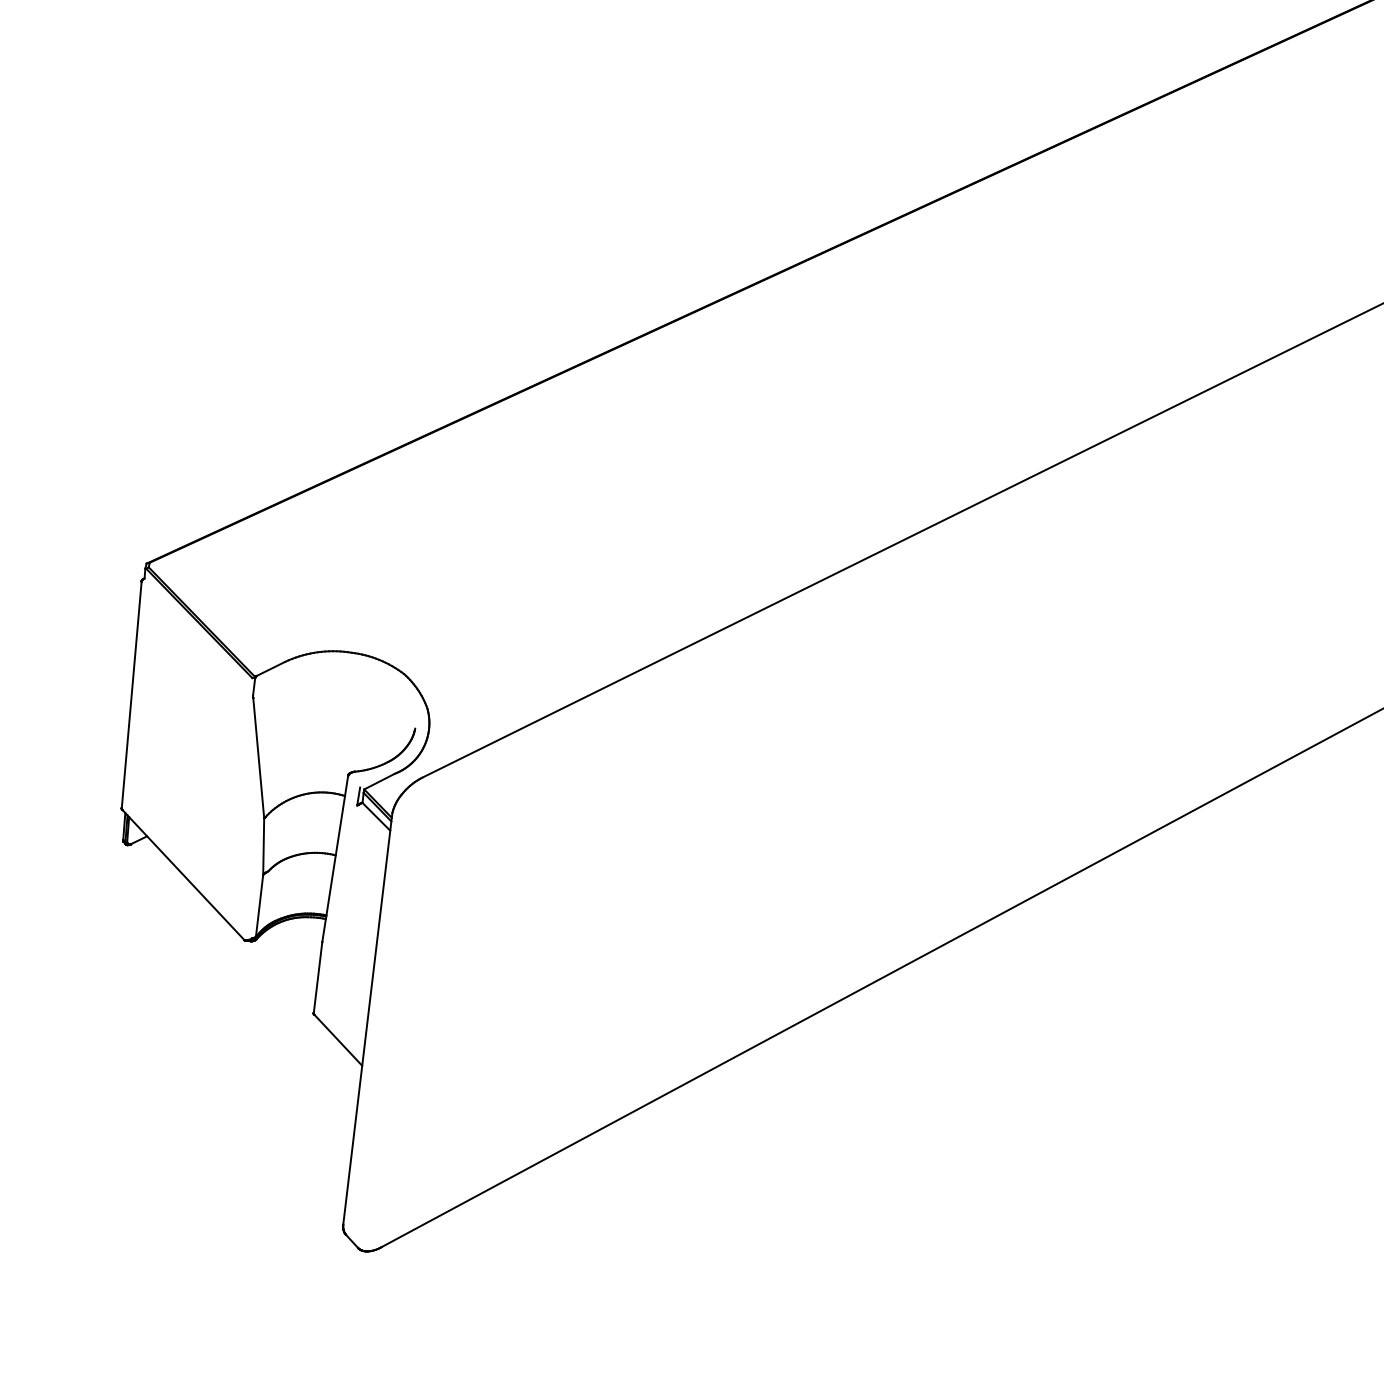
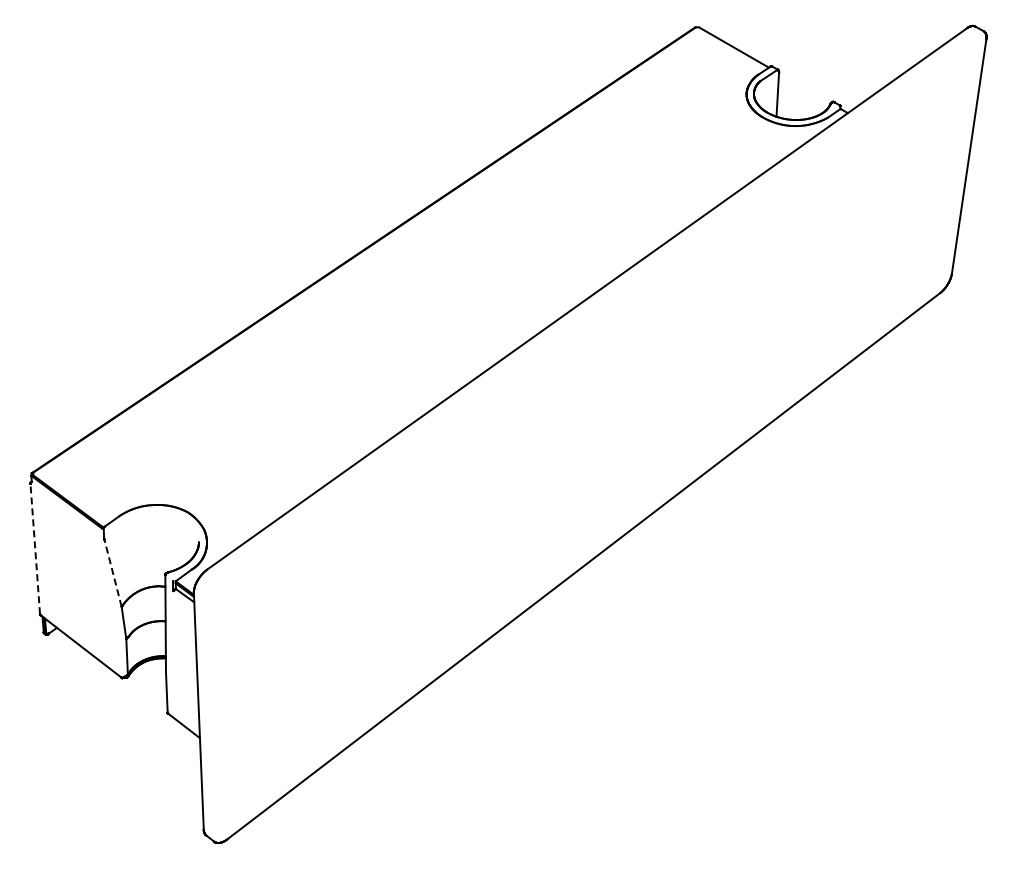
line: (132, 693) -> (35, 548), solid -> dashed
line: (259, 758) -> (113, 573), solid -> dashed

